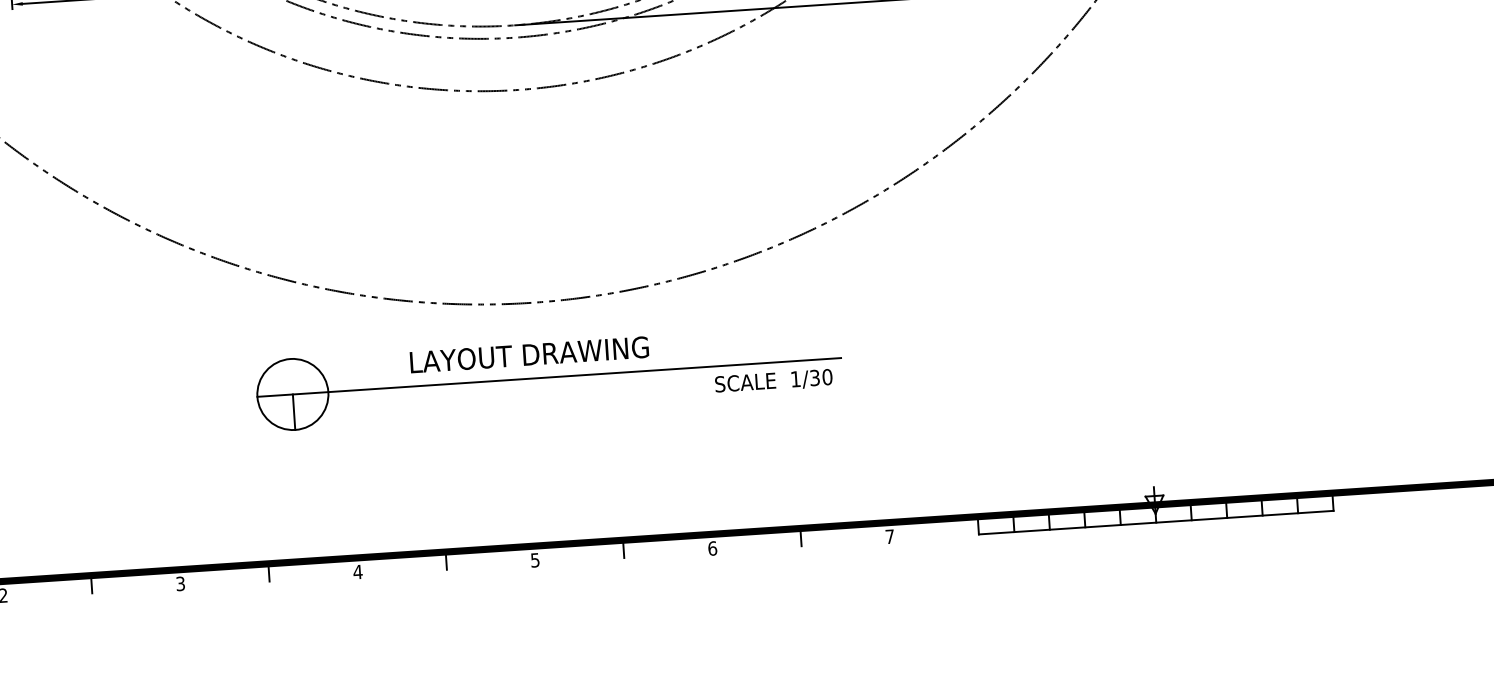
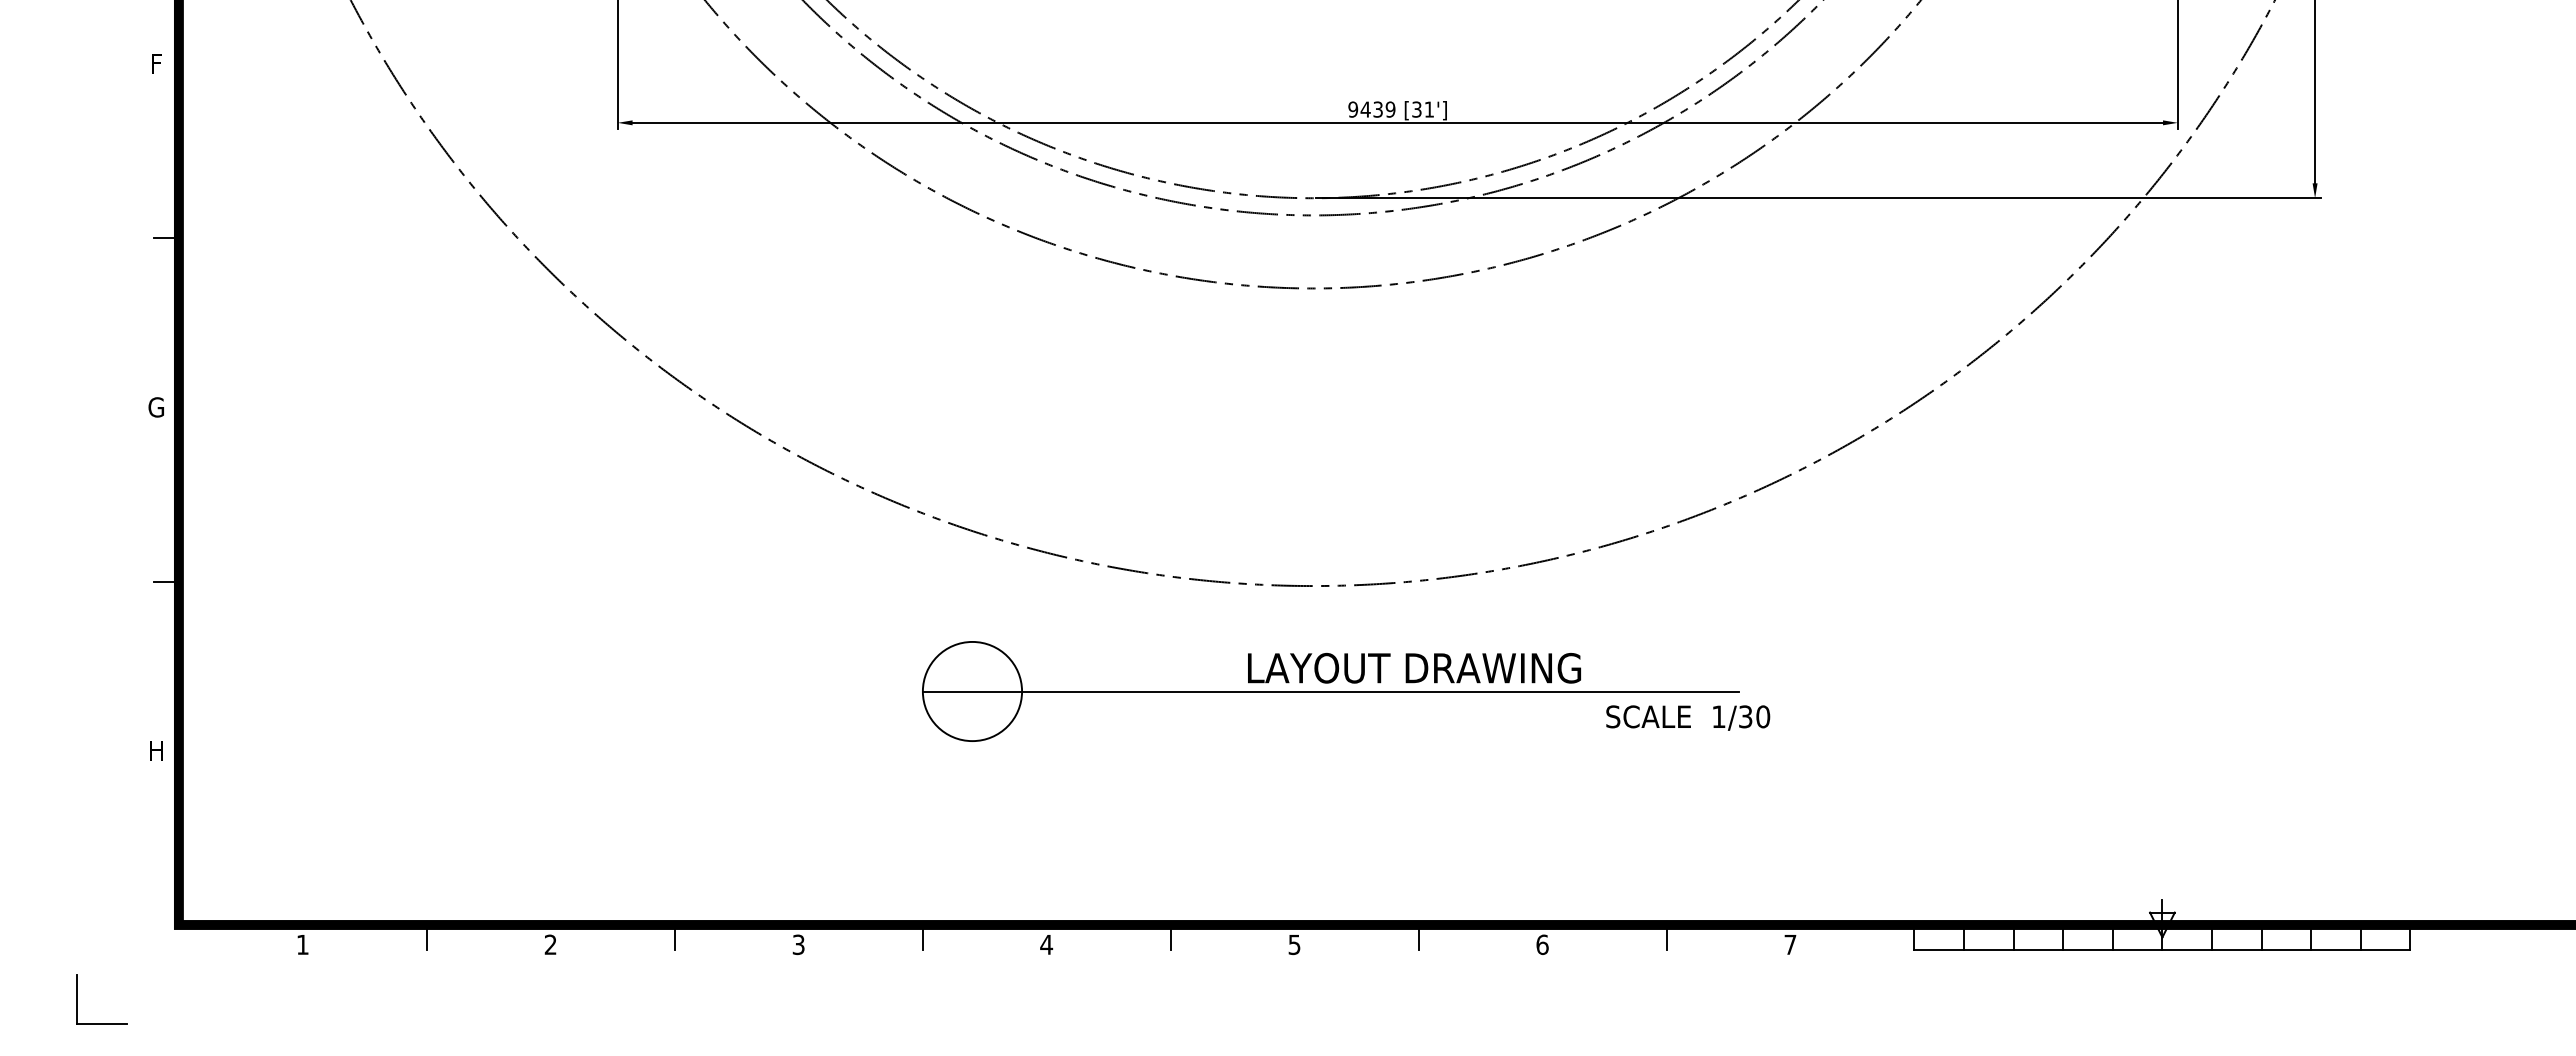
text: (529, 355) -> (1414, 668), moved
text: (774, 381) -> (1688, 717), moved
line: (294, 412) -> (972, 716), removed

